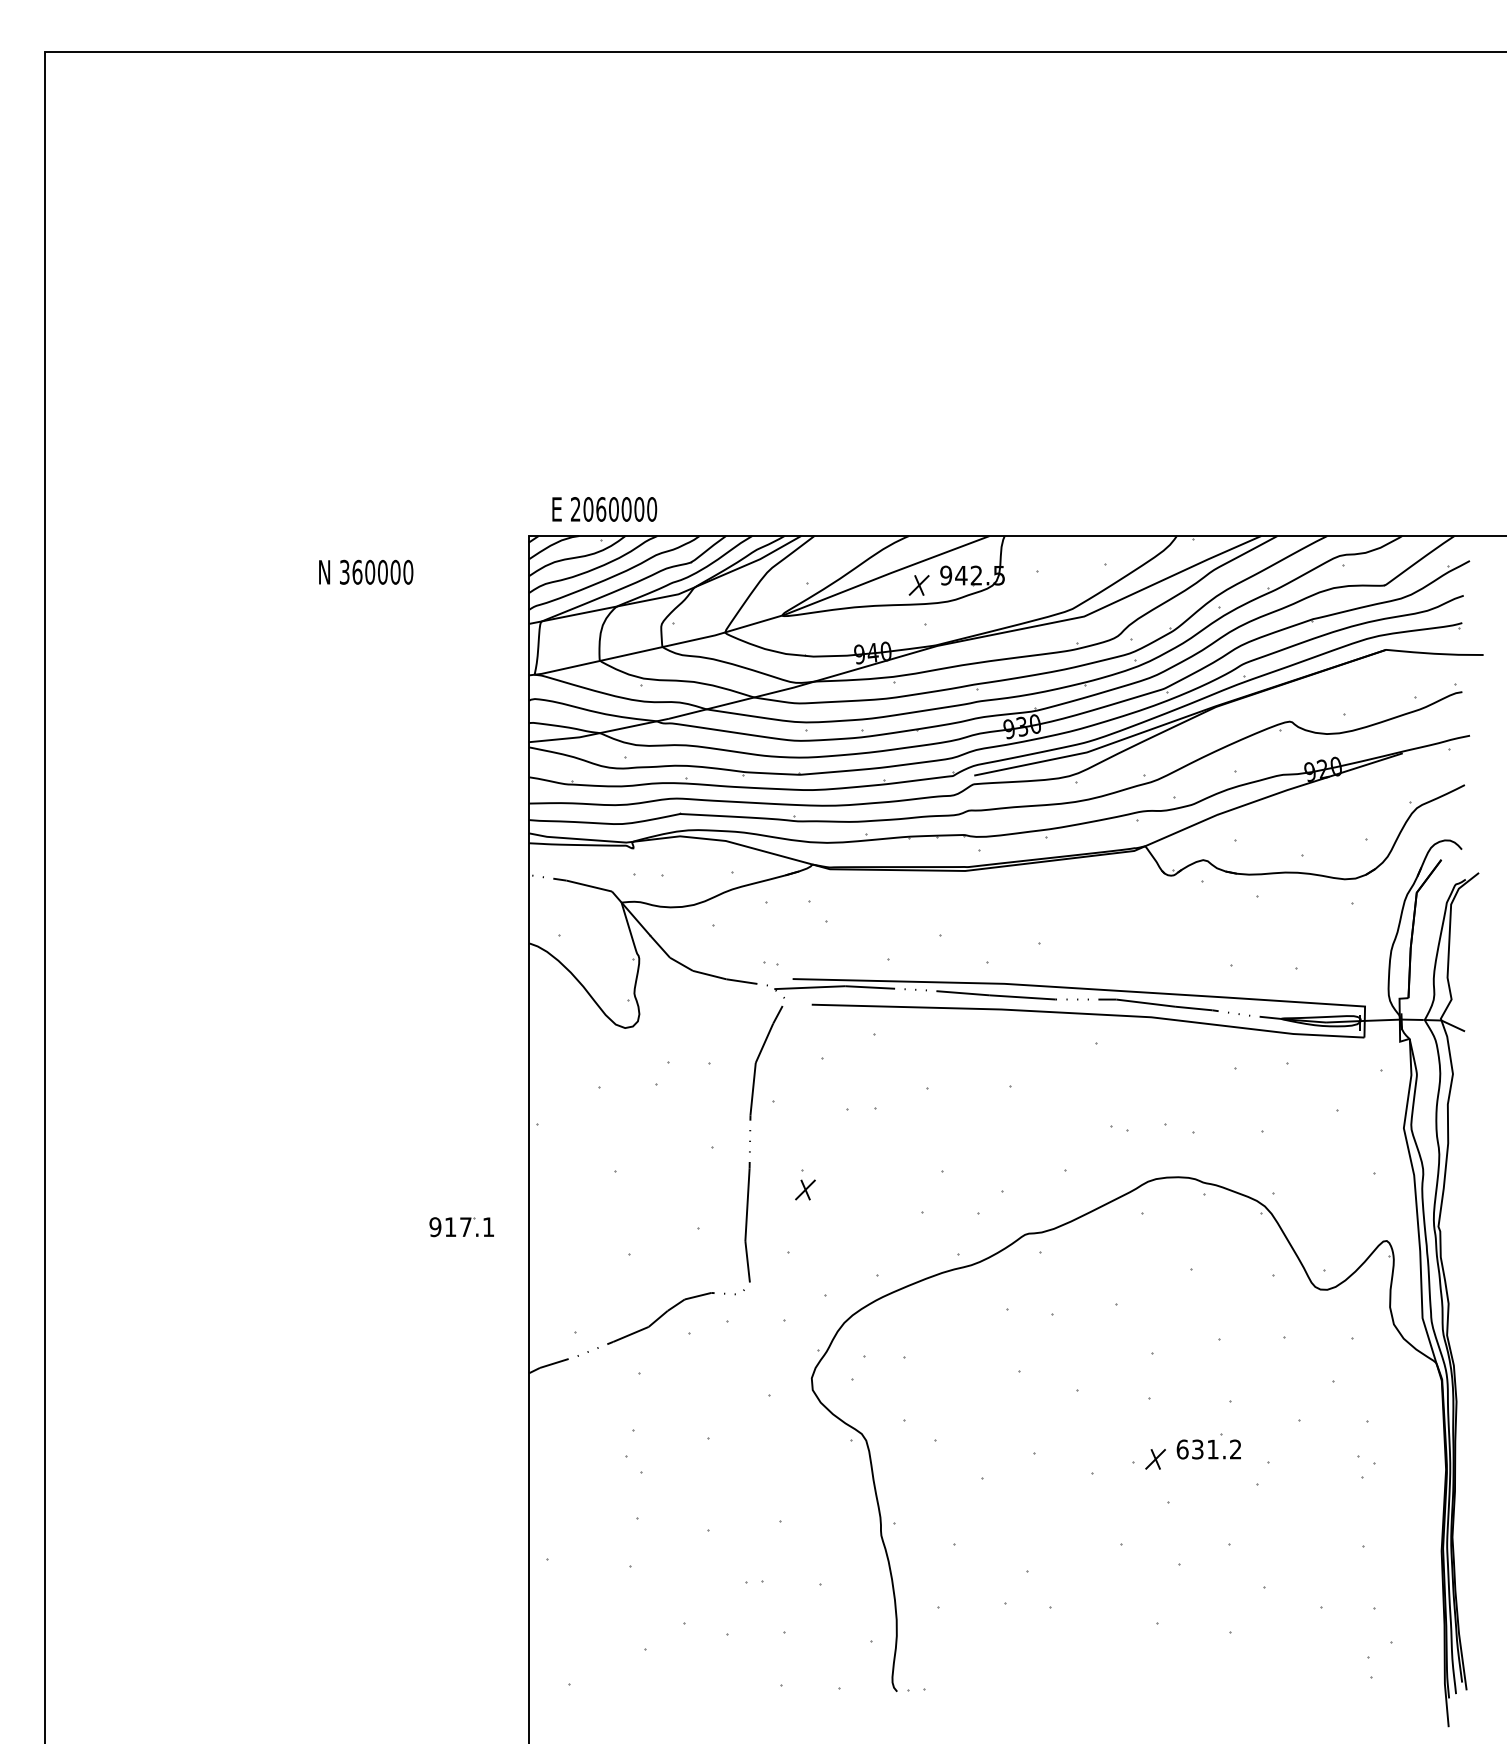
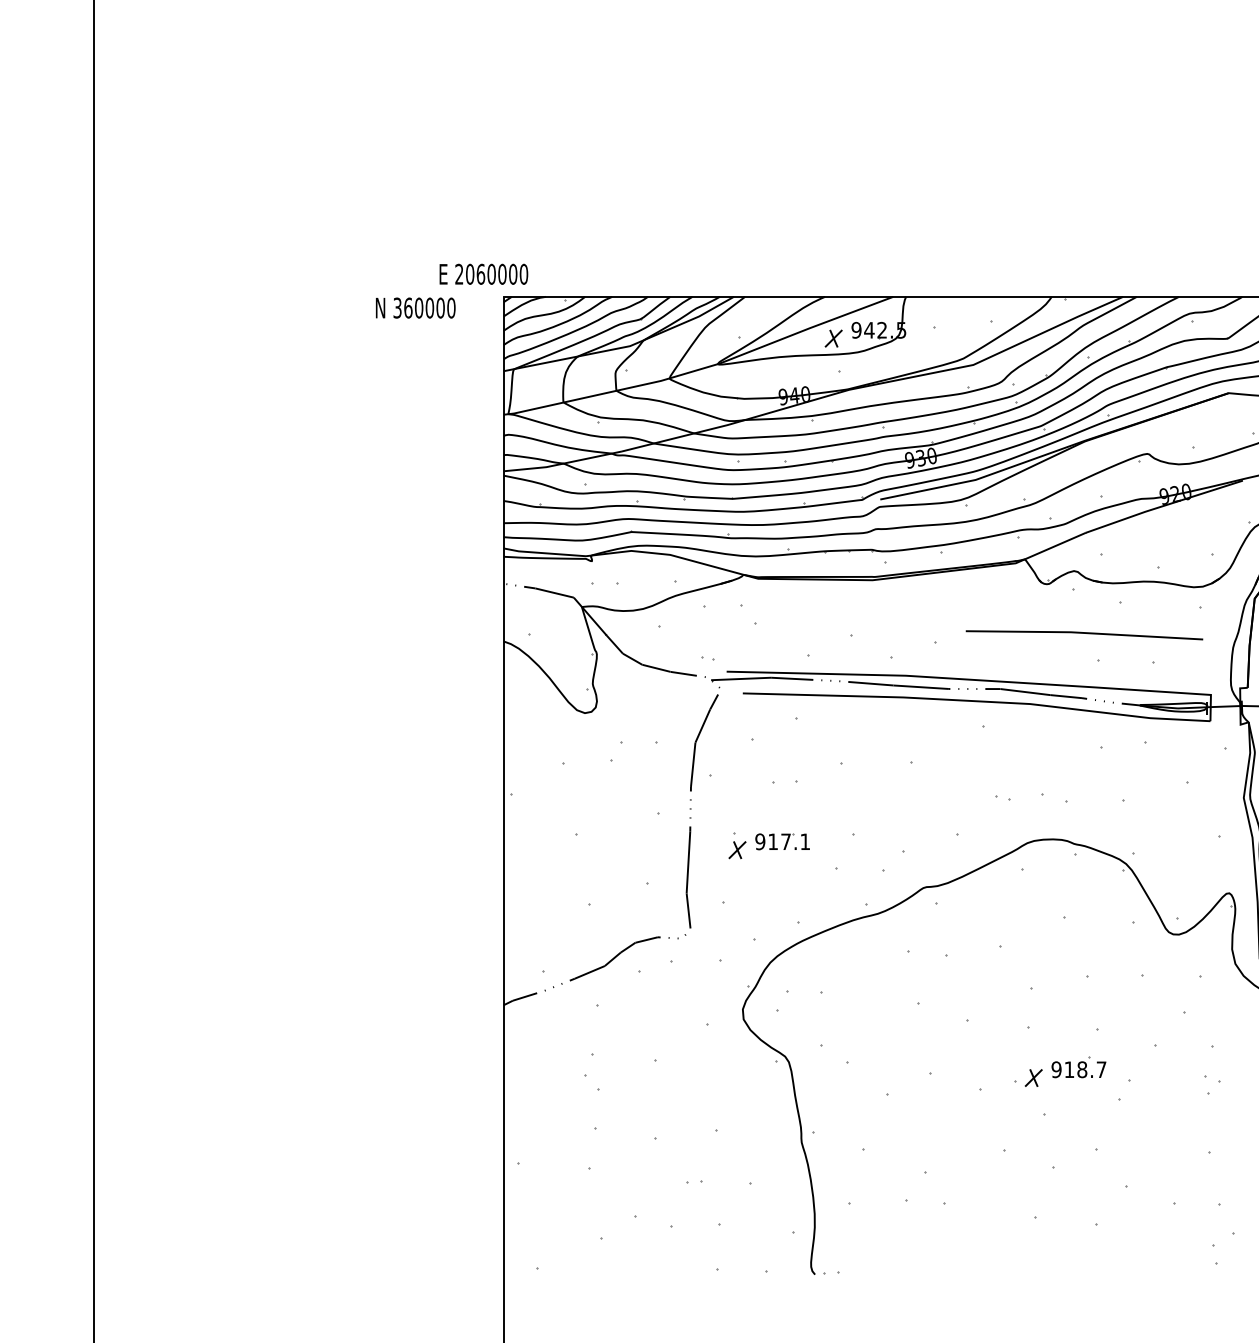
text: (604, 509) -> (483, 274), moved
text: (366, 571) -> (416, 307), moved
line: (1215, 934) -> (1084, 633), added
part: (461, 1227) -> (782, 842), moved
text: (1208, 1449) -> (1078, 1069), 631.2 -> 918.7

